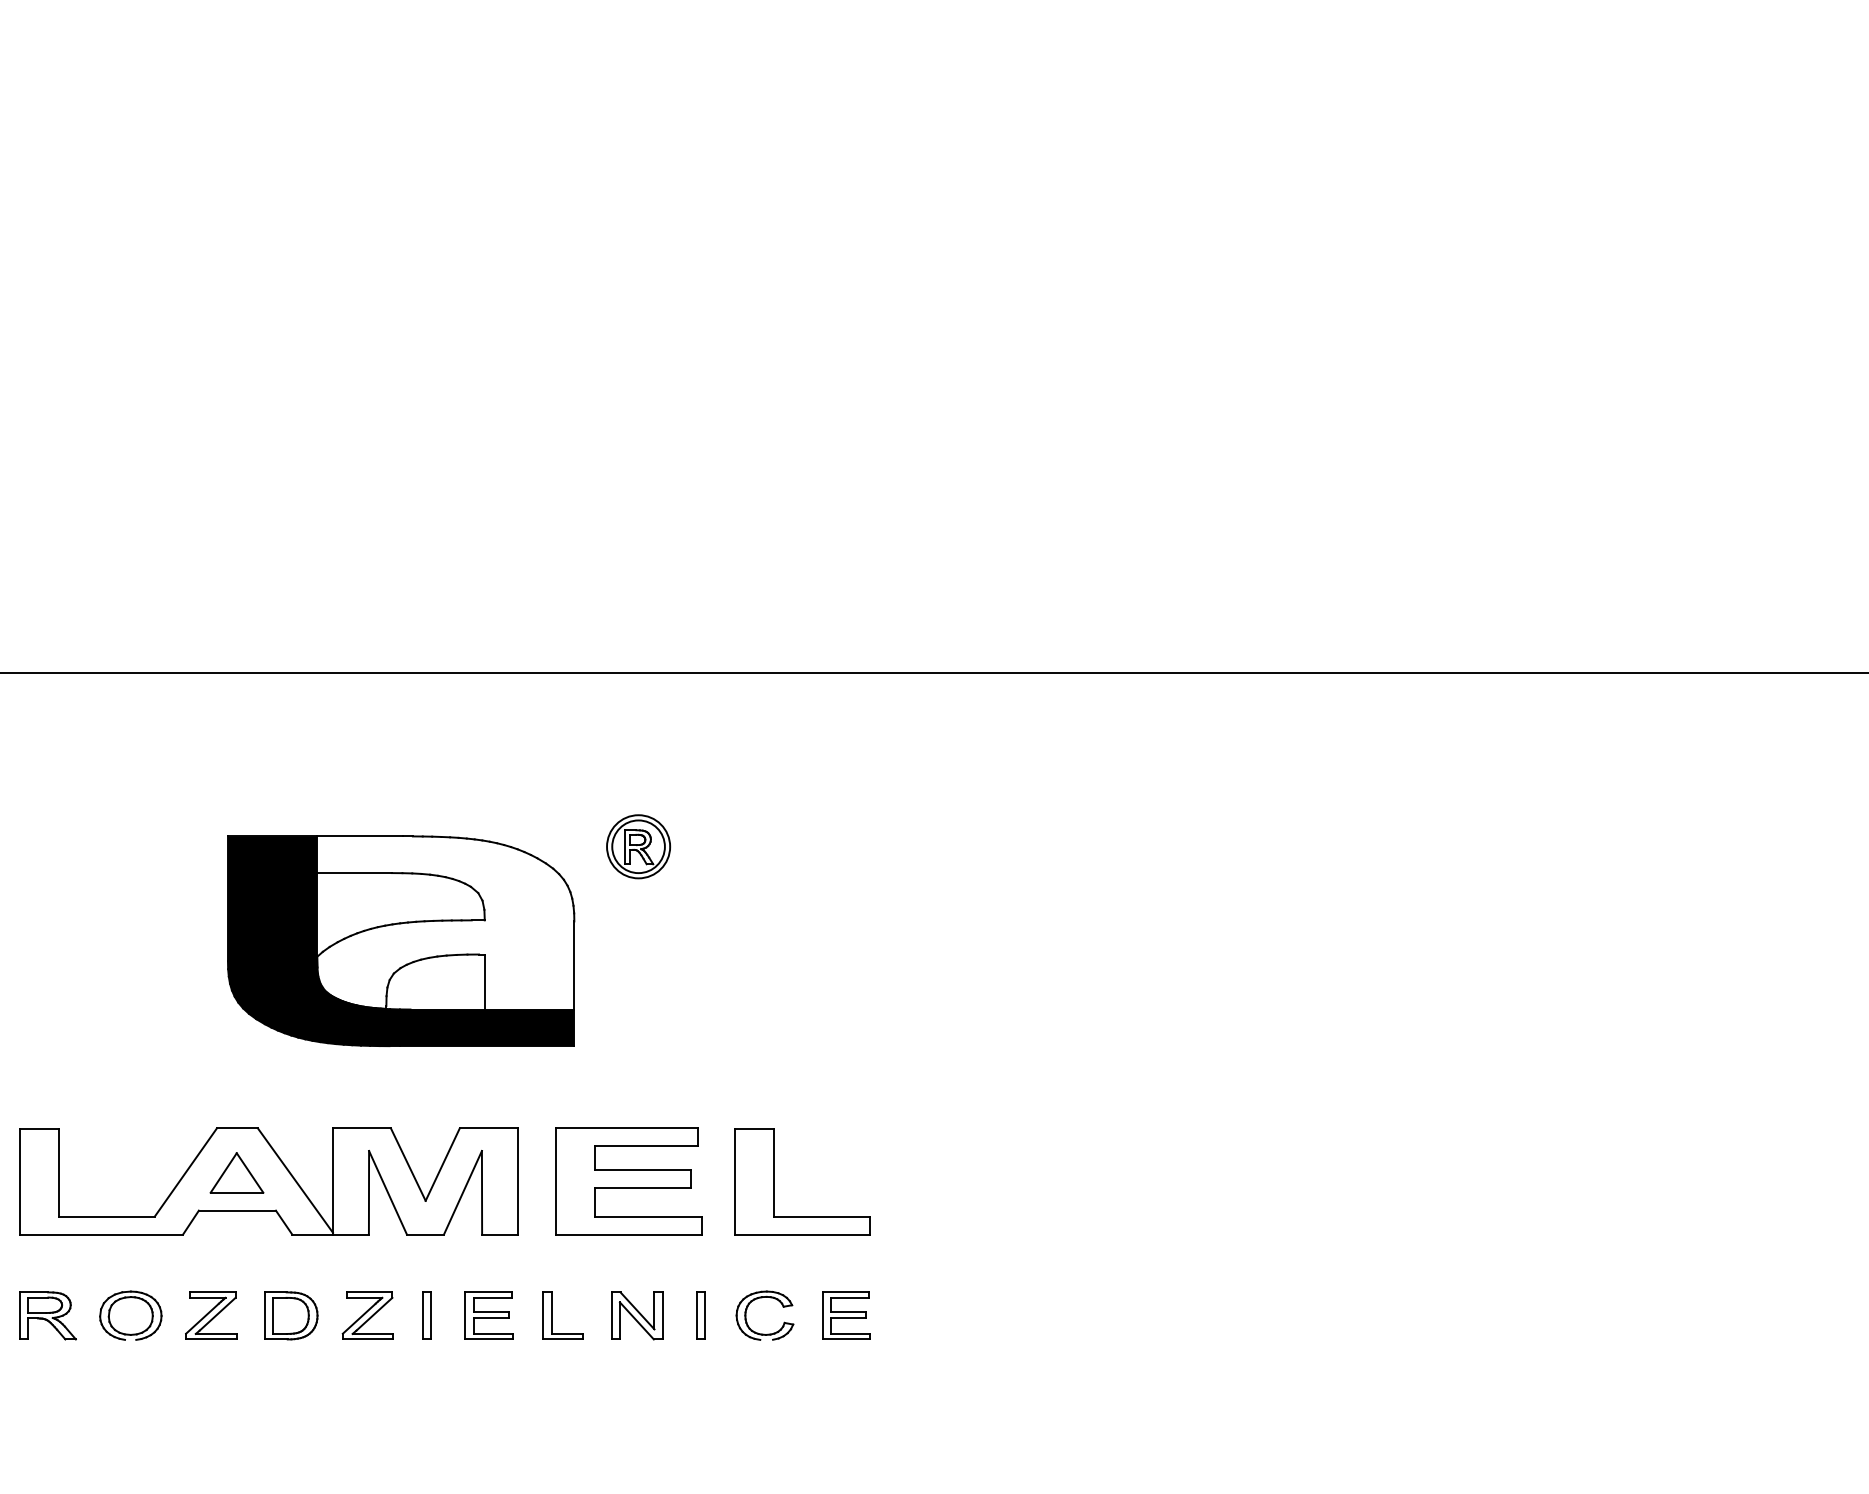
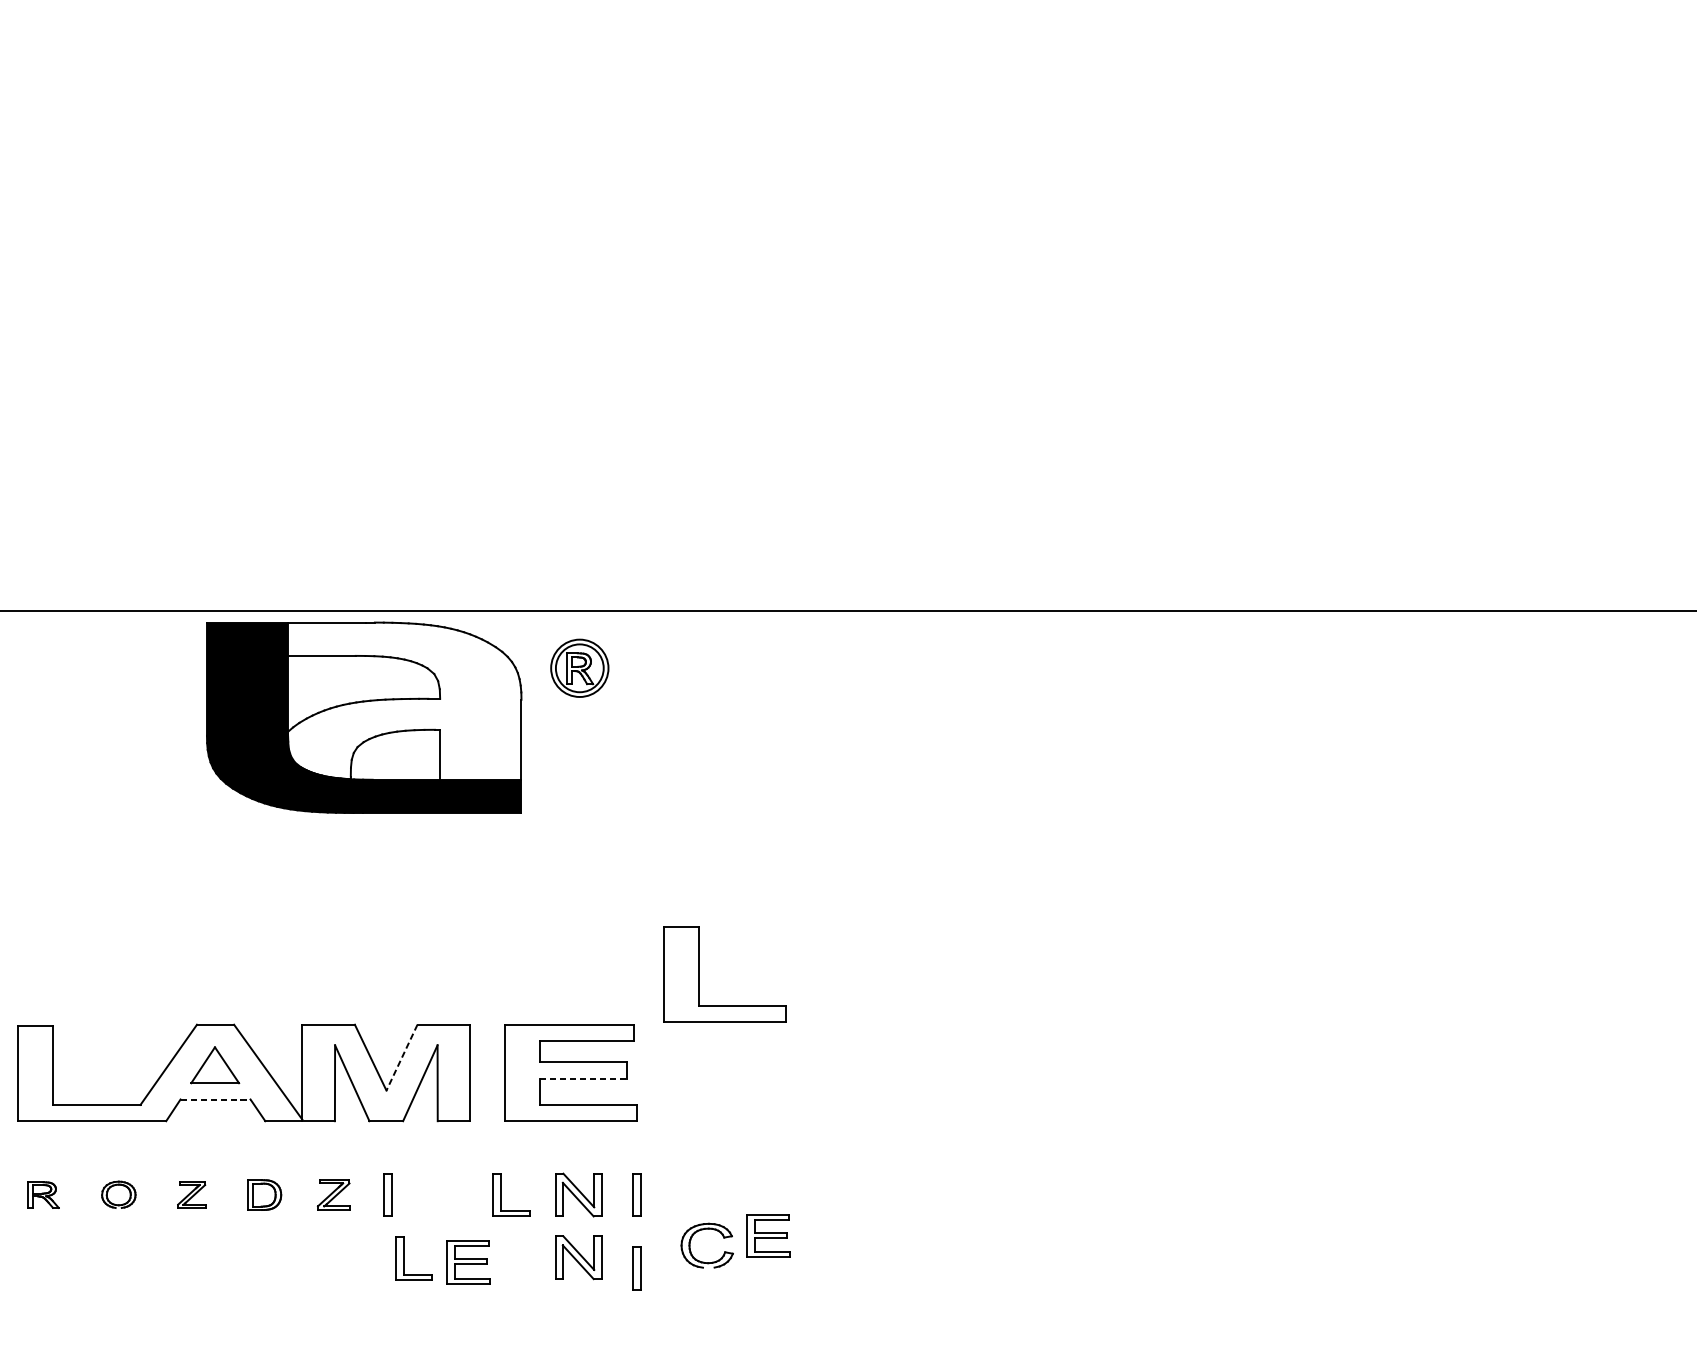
part: (638, 846) -> (579, 668), moved
part: (401, 941) -> (364, 717), moved
line: (442, 1165) -> (401, 1058), solid -> dashed
part: (774, 1181) -> (699, 974), moved
line: (643, 1187) -> (584, 1078), solid -> dashed
line: (237, 1210) -> (215, 1099), solid -> dashed
part: (762, 1298) -> (705, 1230), moved
part: (47, 1315) -> (43, 1194), size x0.6
part: (130, 1315) -> (118, 1194), size x0.6
part: (211, 1315) -> (192, 1194), size x0.6
part: (291, 1315) -> (264, 1194), size x0.7
part: (367, 1315) -> (333, 1194), size x0.7
part: (488, 1315) -> (468, 1261), moved
part: (846, 1315) -> (768, 1235), moved
part: (637, 1384) -> (578, 1257), added
part: (445, 1385) -> (404, 1258), added
part: (700, 1396) -> (636, 1268), added

